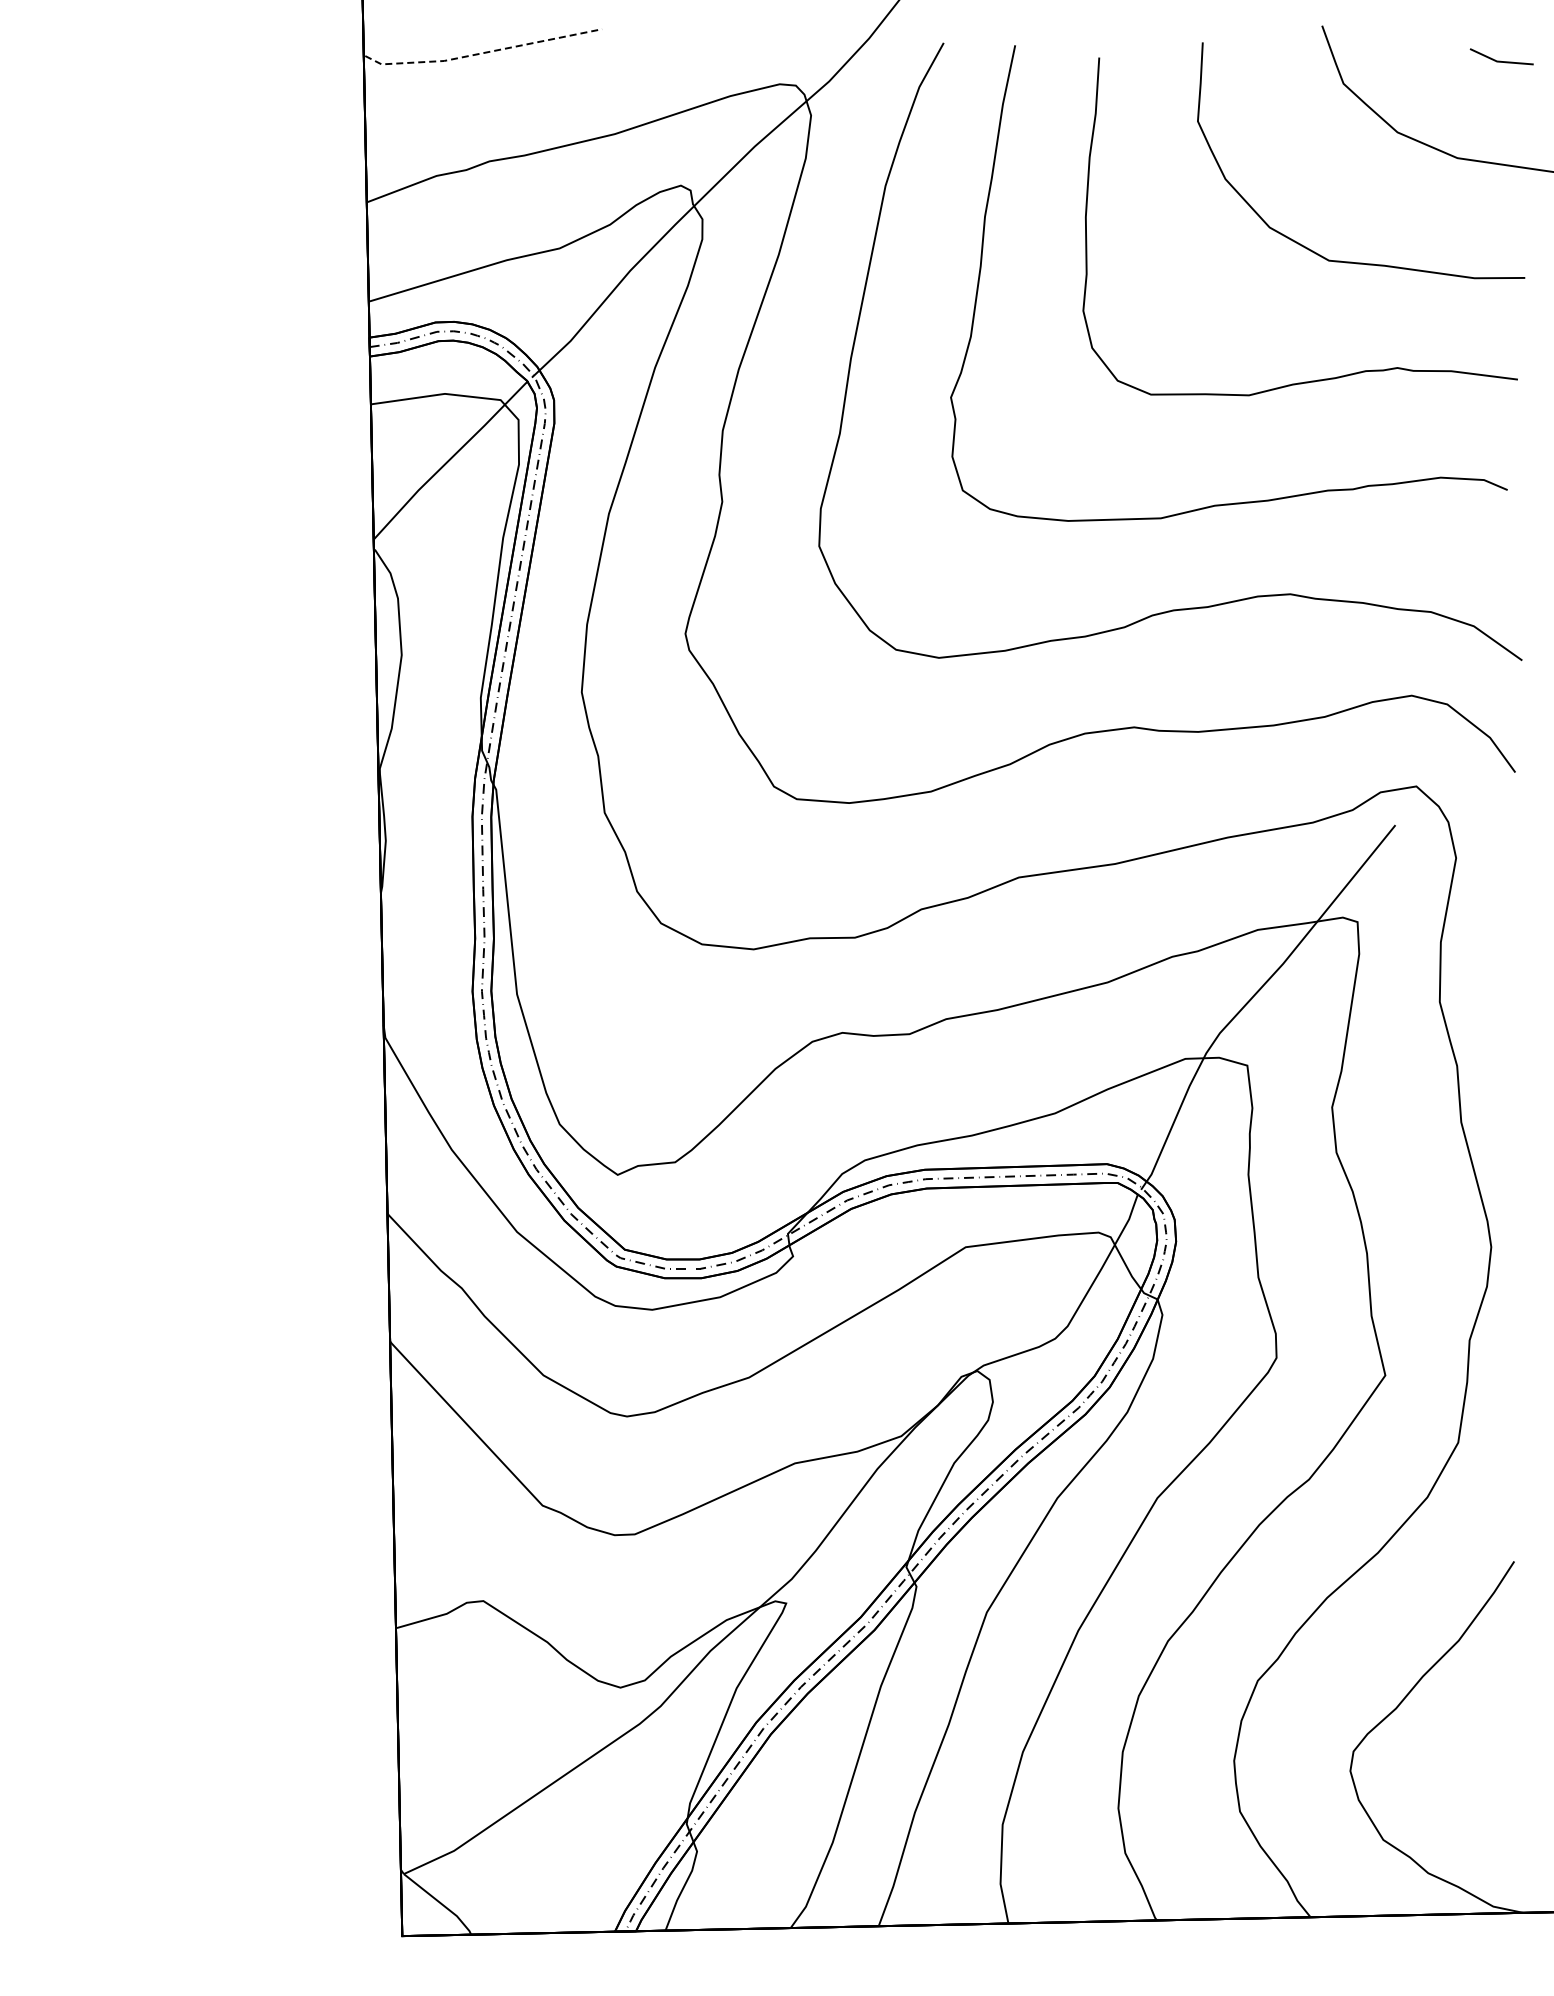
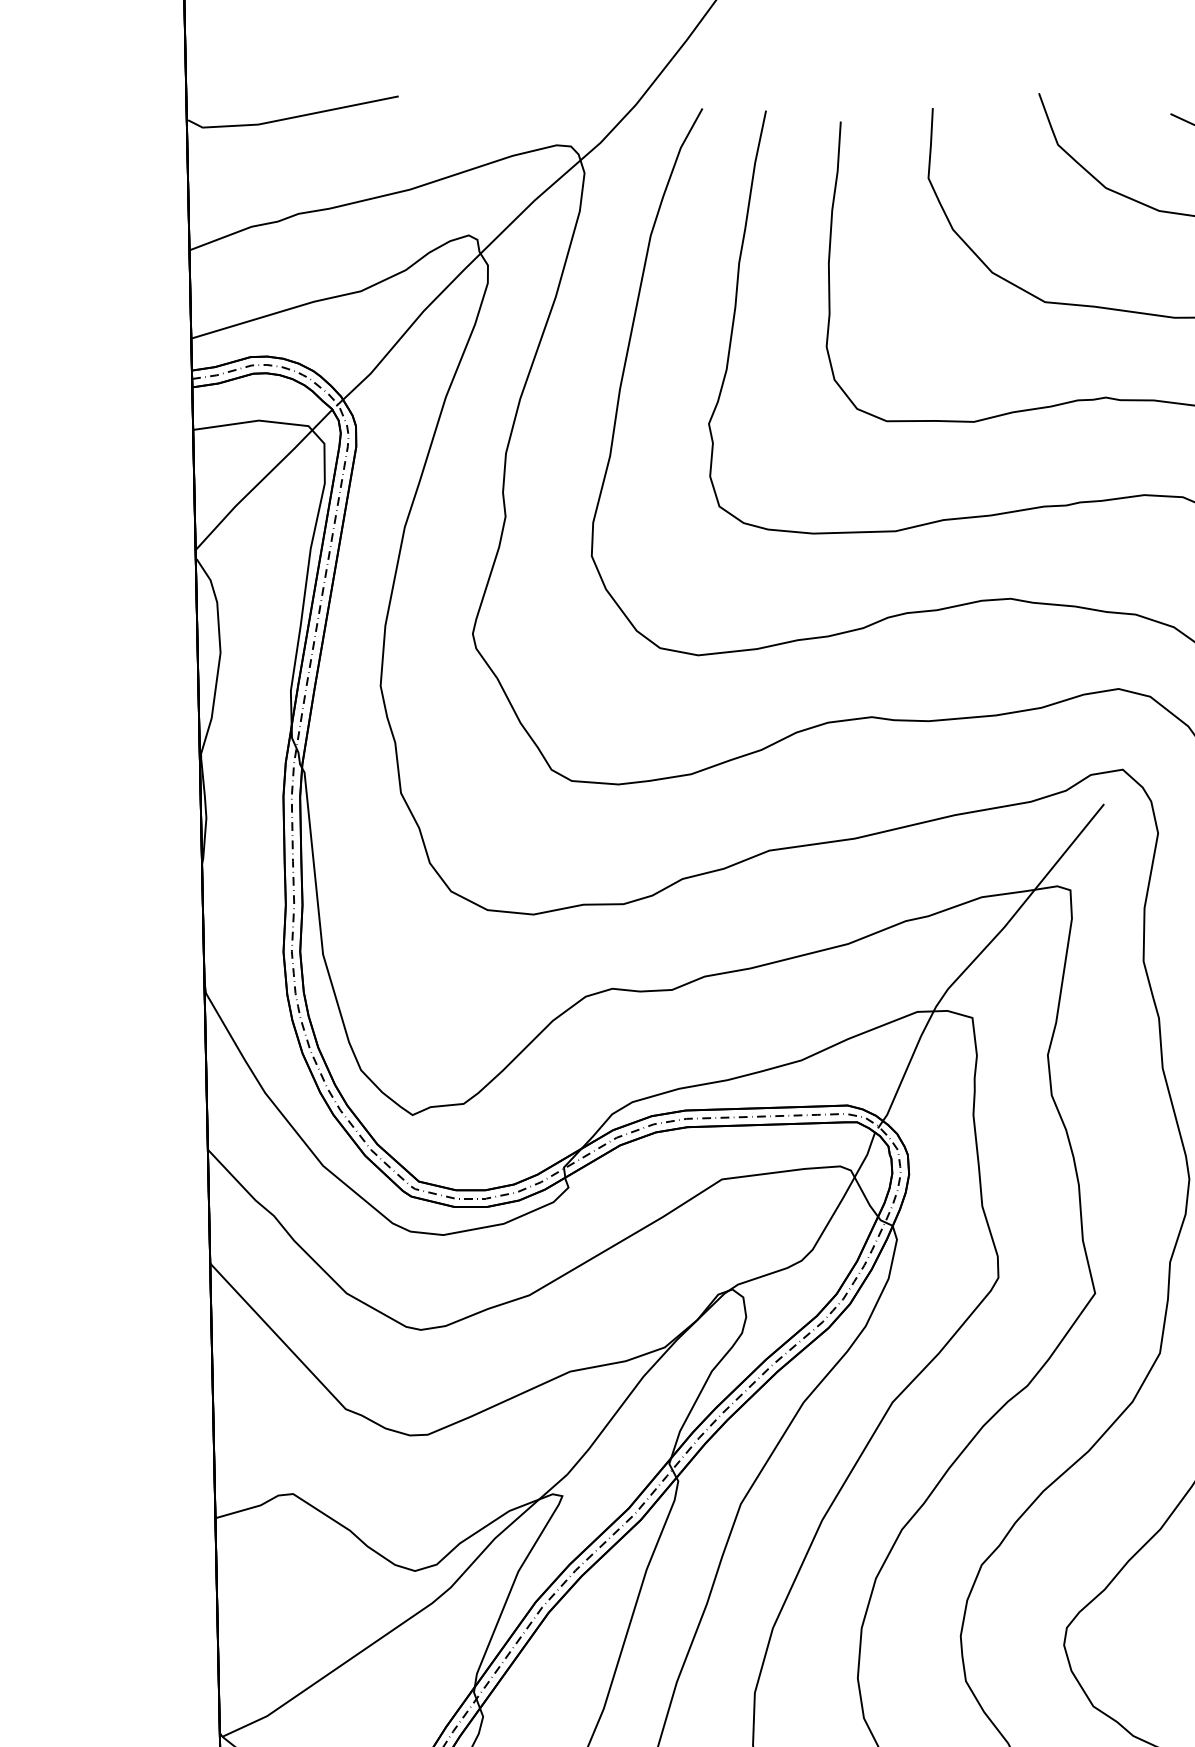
line: (482, 53) -> (292, 117), dashed -> solid

